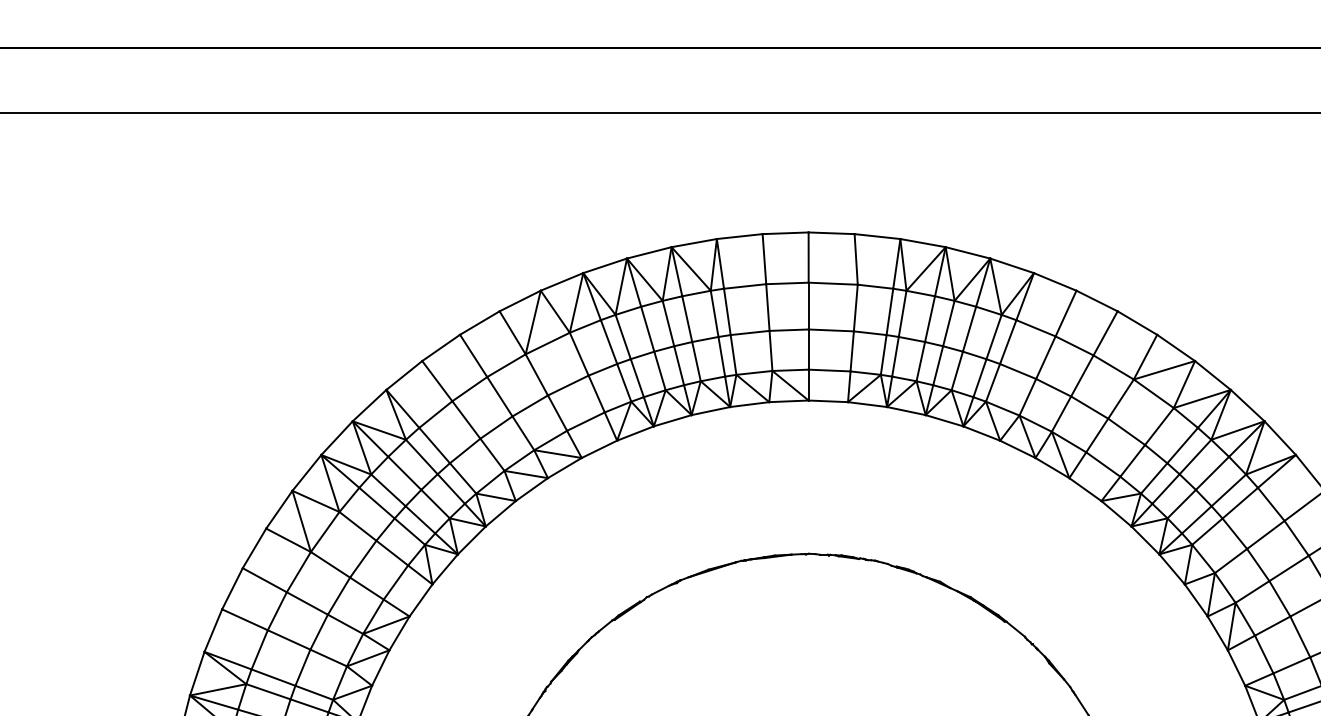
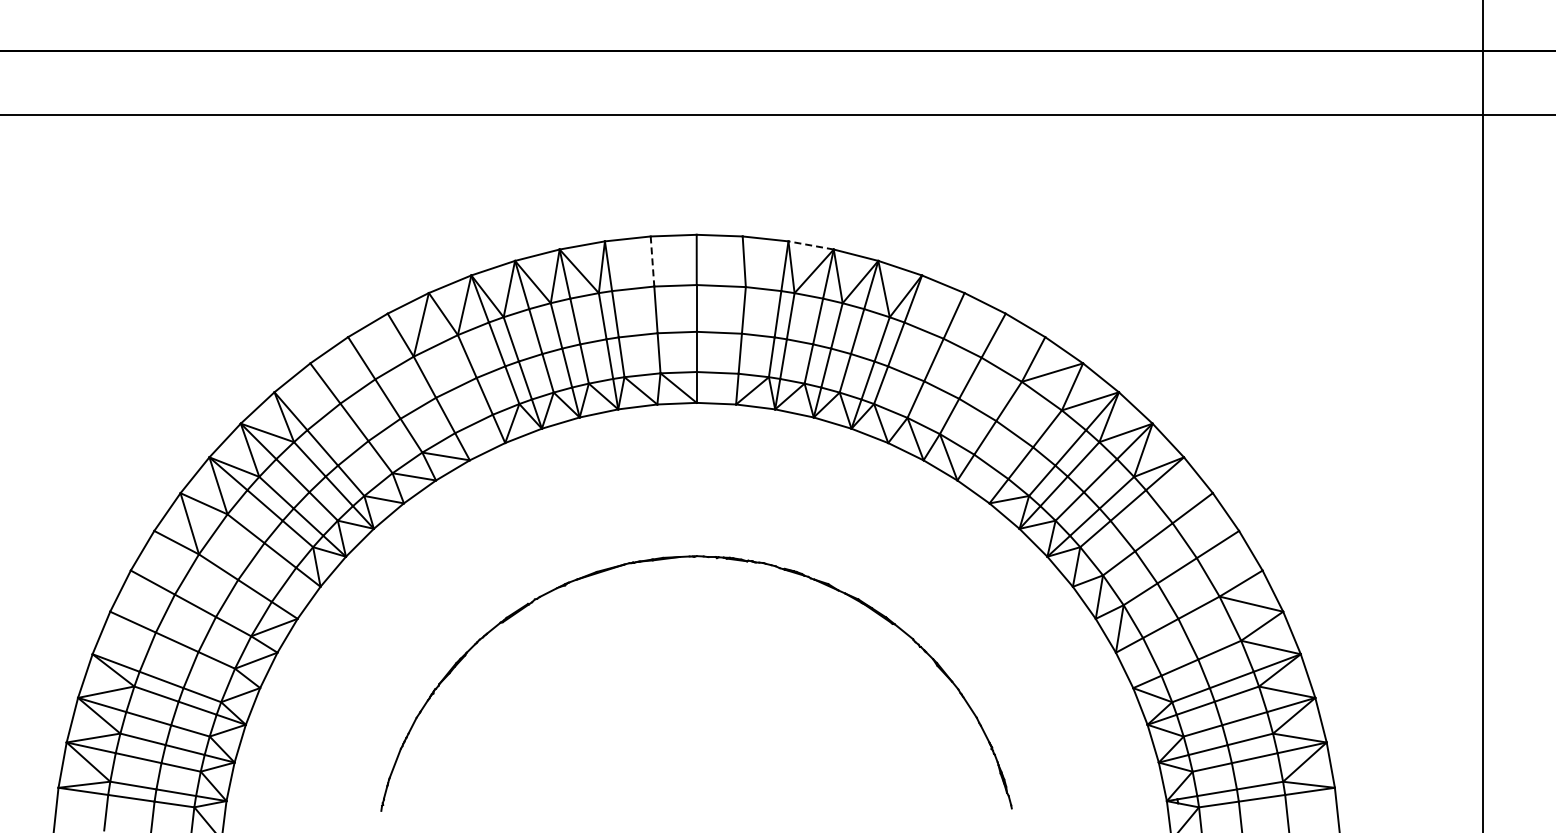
line: (922, 243) -> (810, 245), solid -> dashed
line: (764, 260) -> (652, 262), solid -> dashed

